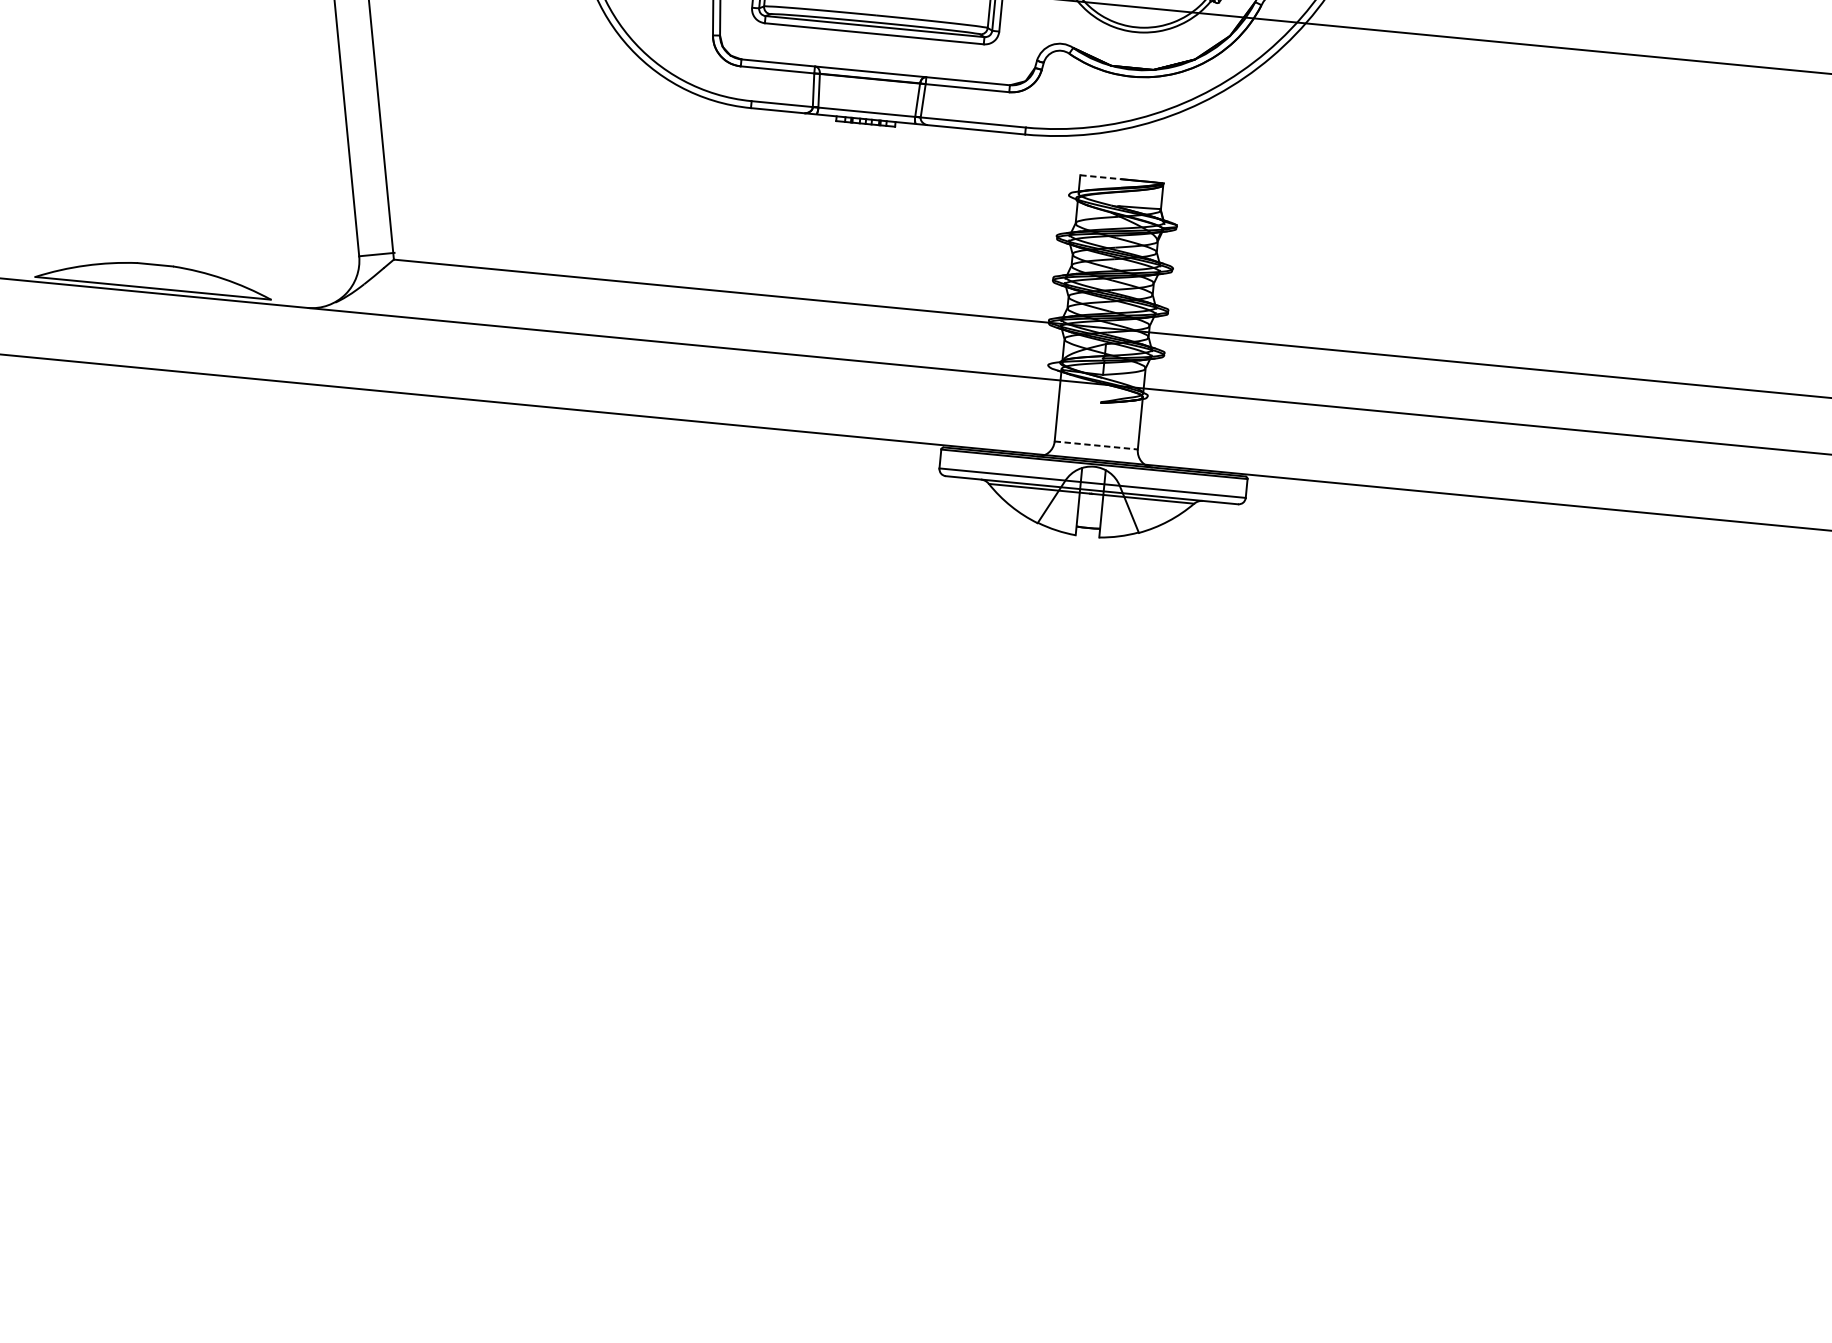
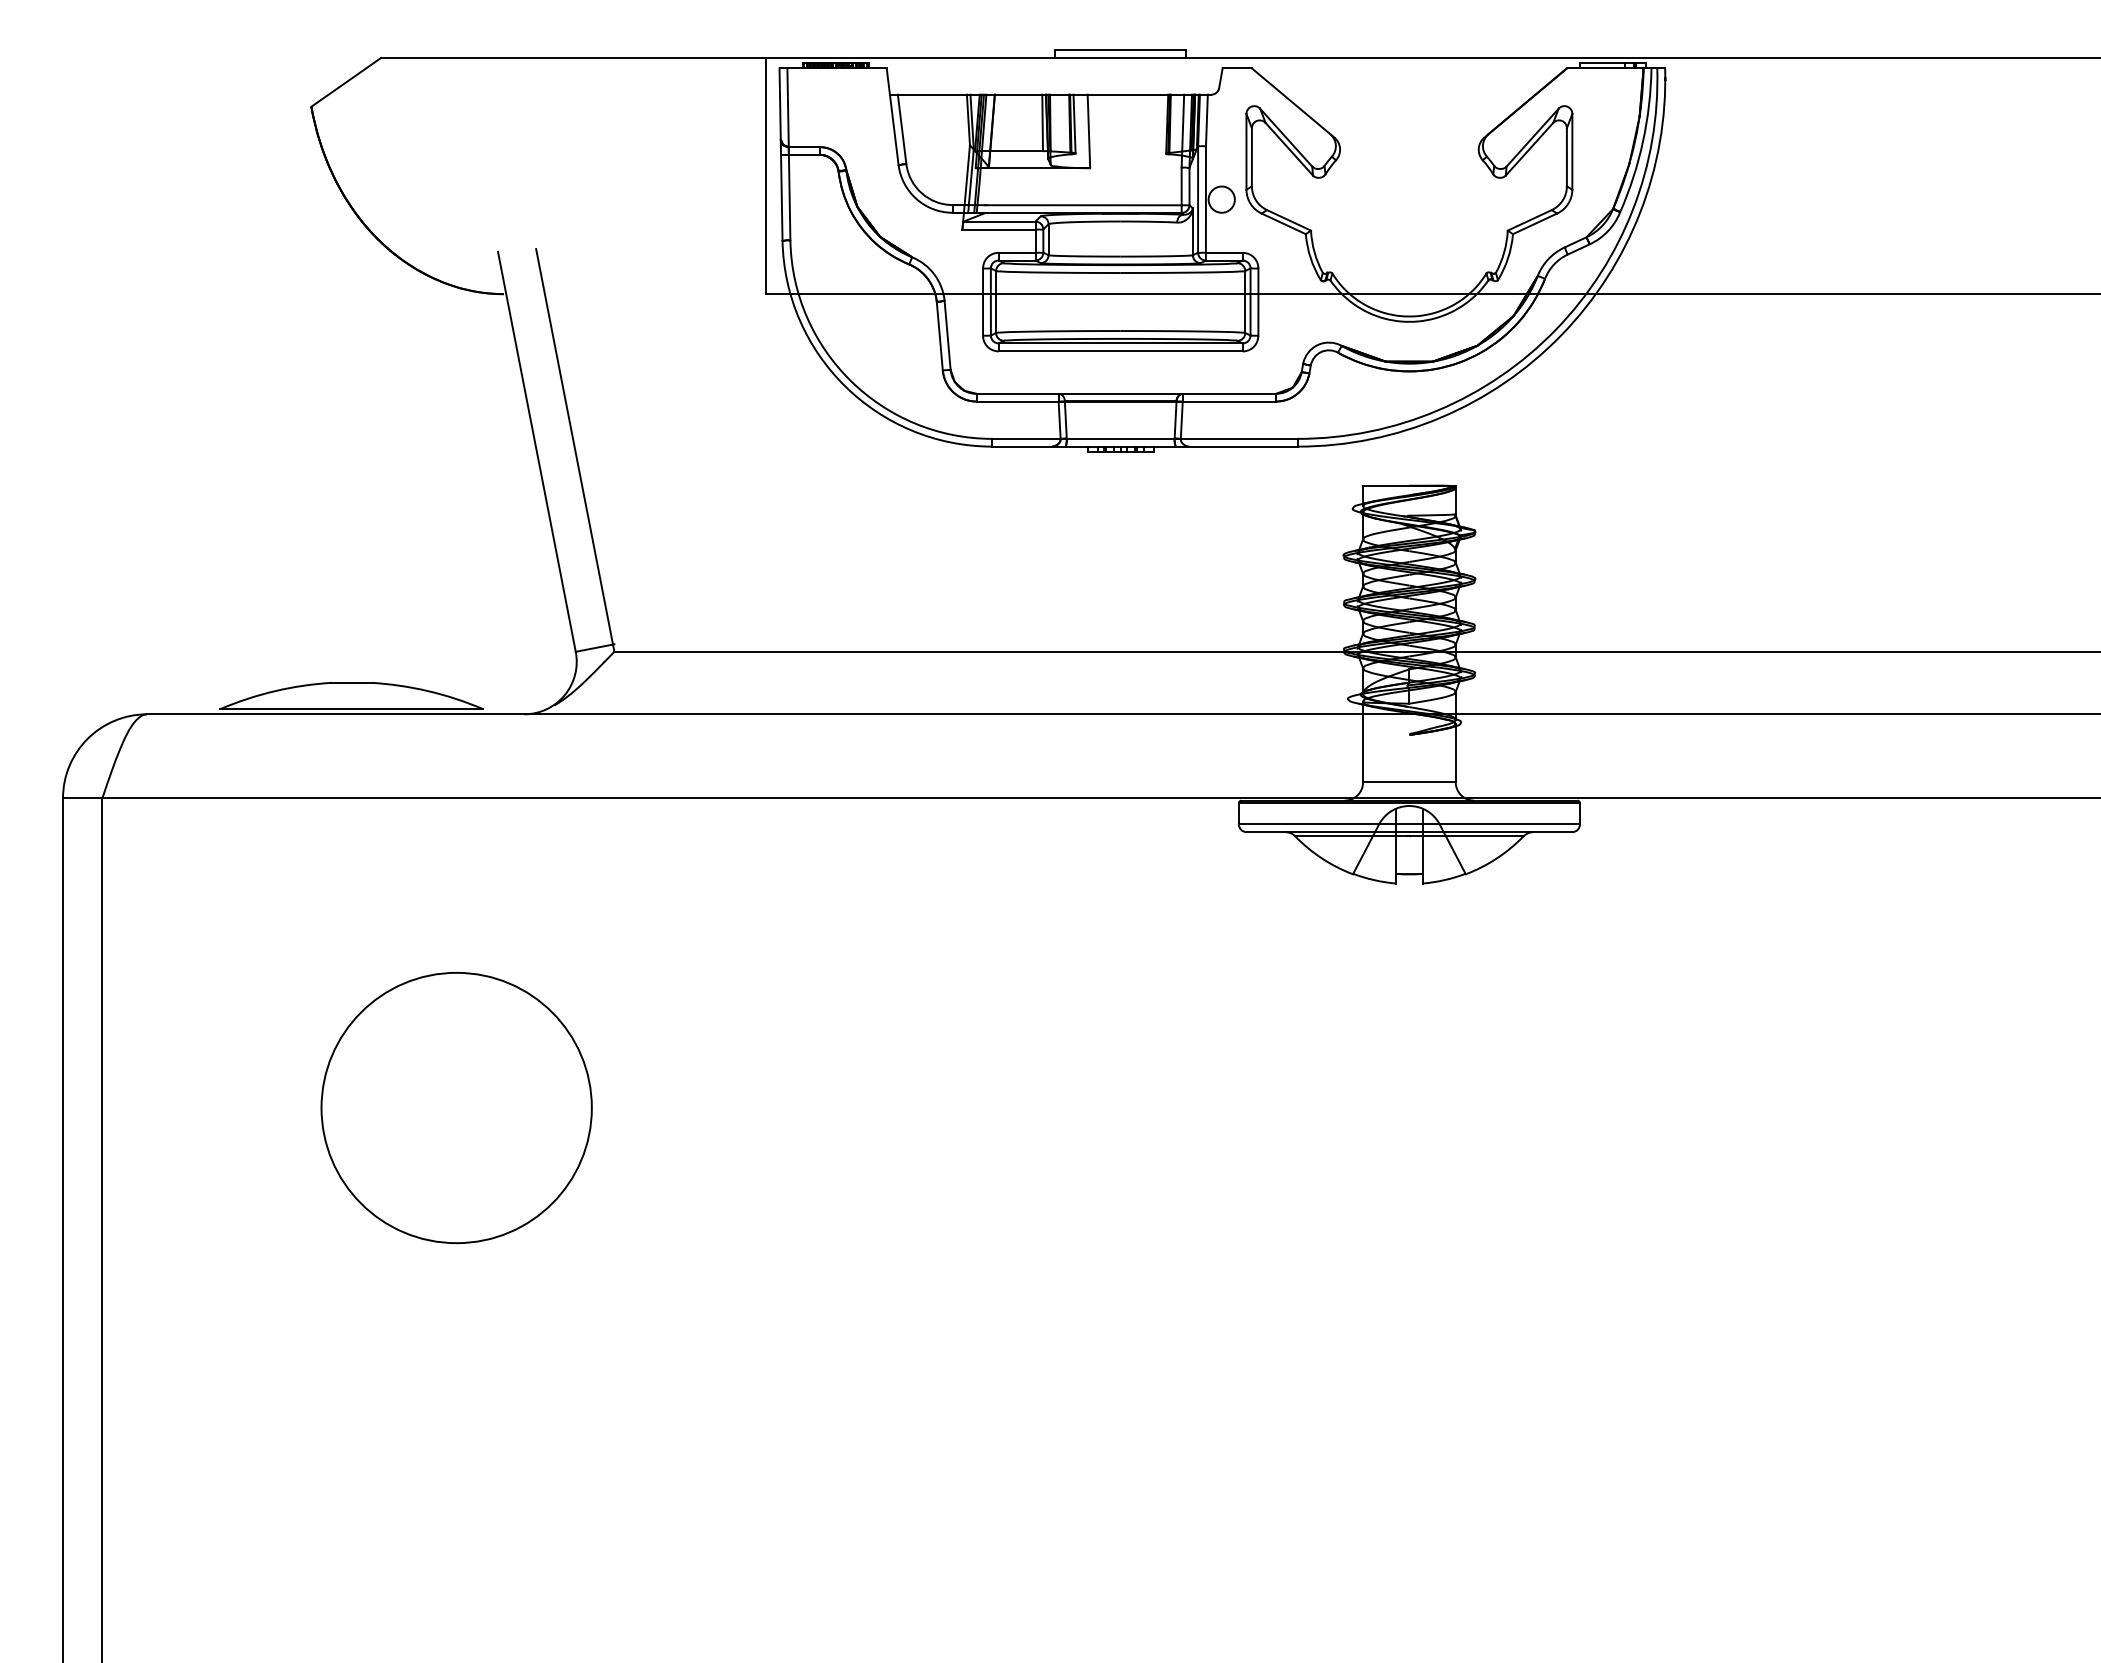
line: (1101, 177) -> (1386, 485), dashed -> solid
line: (1096, 445) -> (1409, 782), dashed -> solid
circle: (212, 655) -> (456, 1108), added

